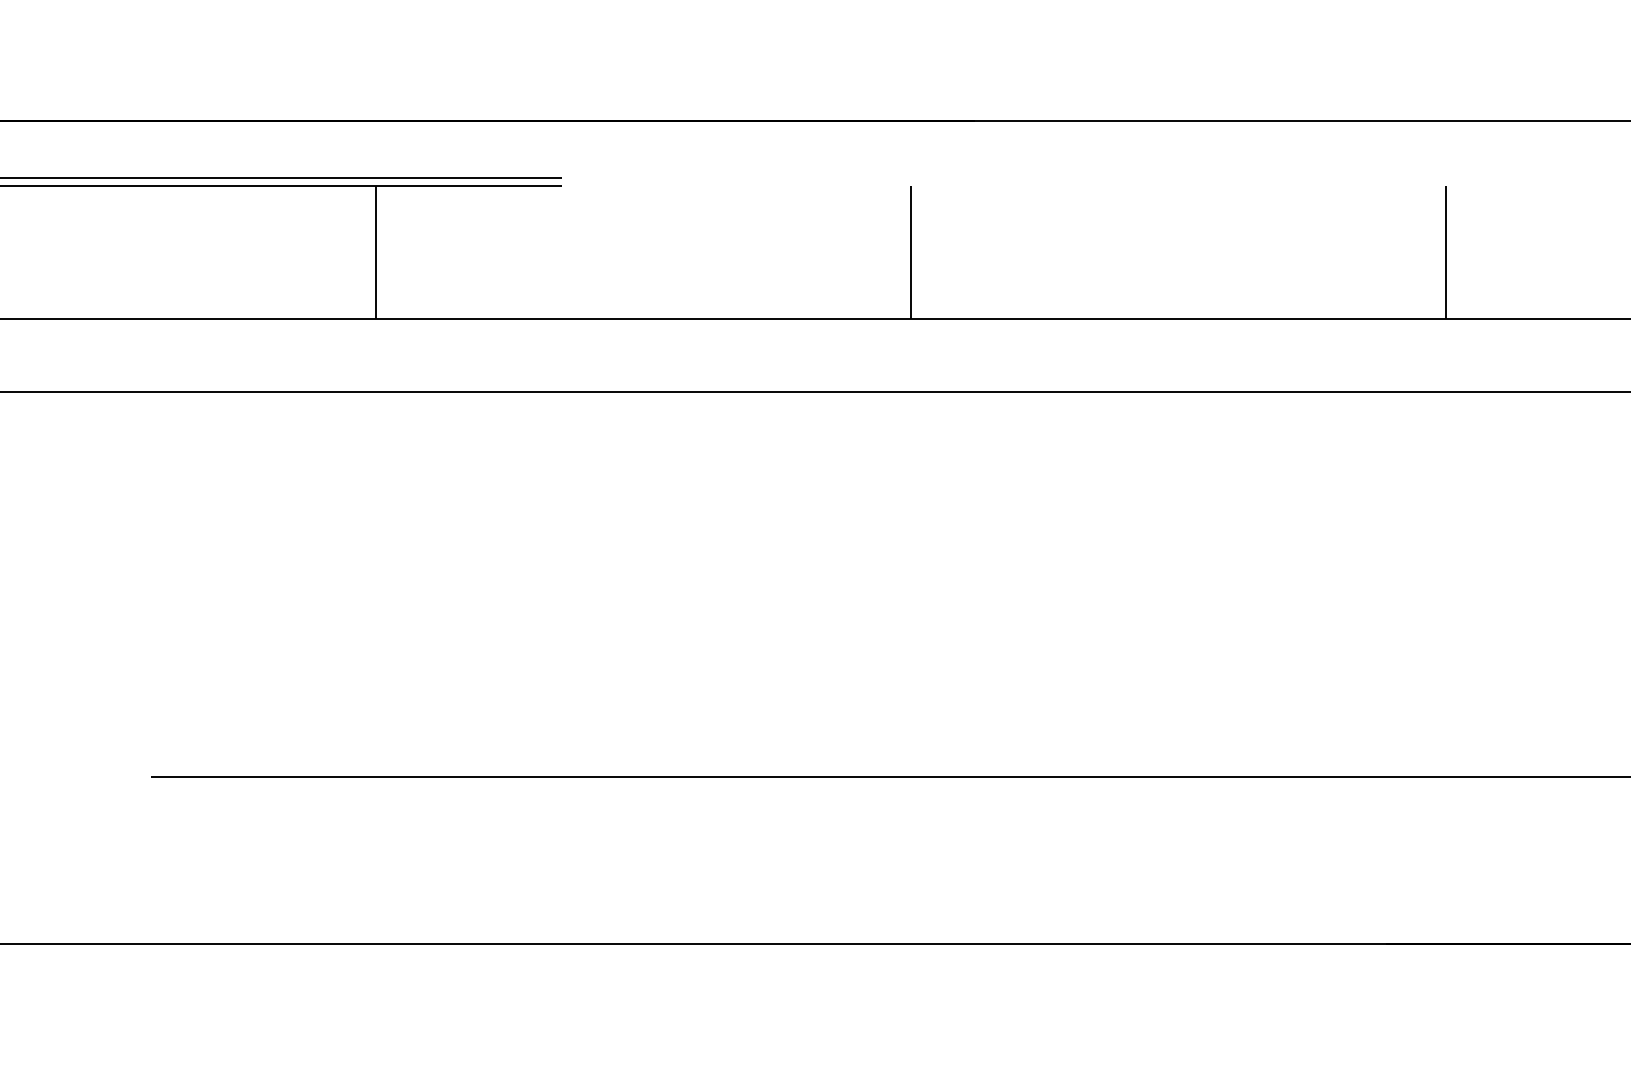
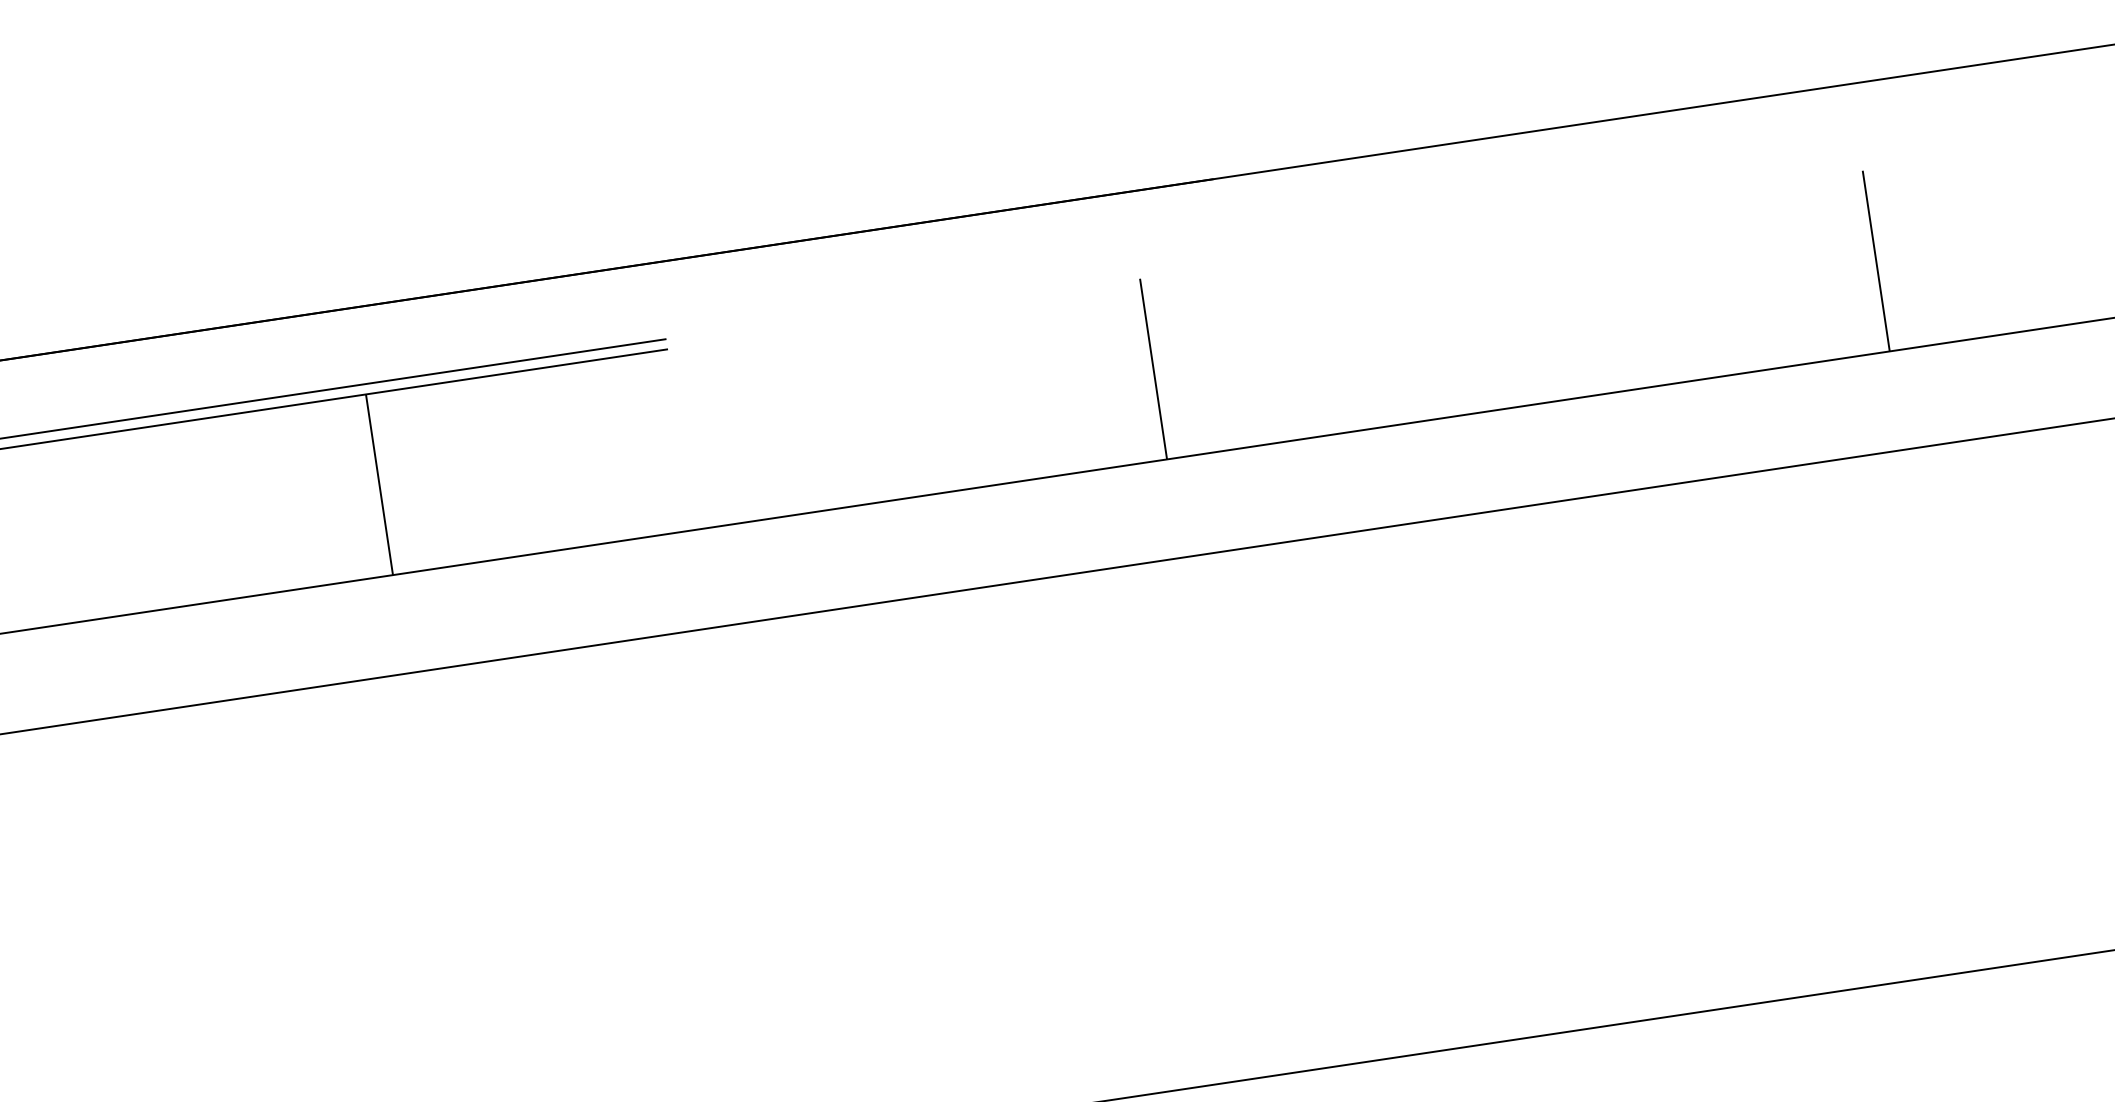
line: (376, 252) -> (380, 484), moved

